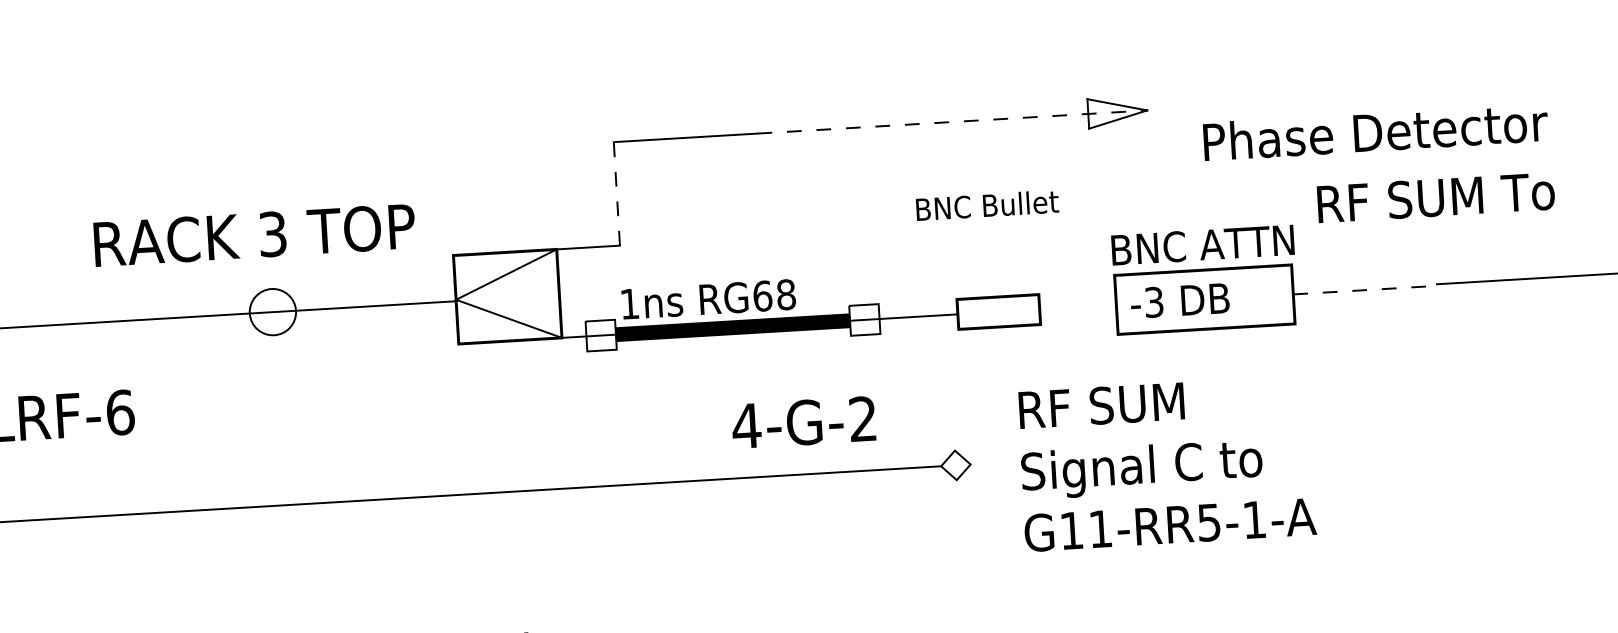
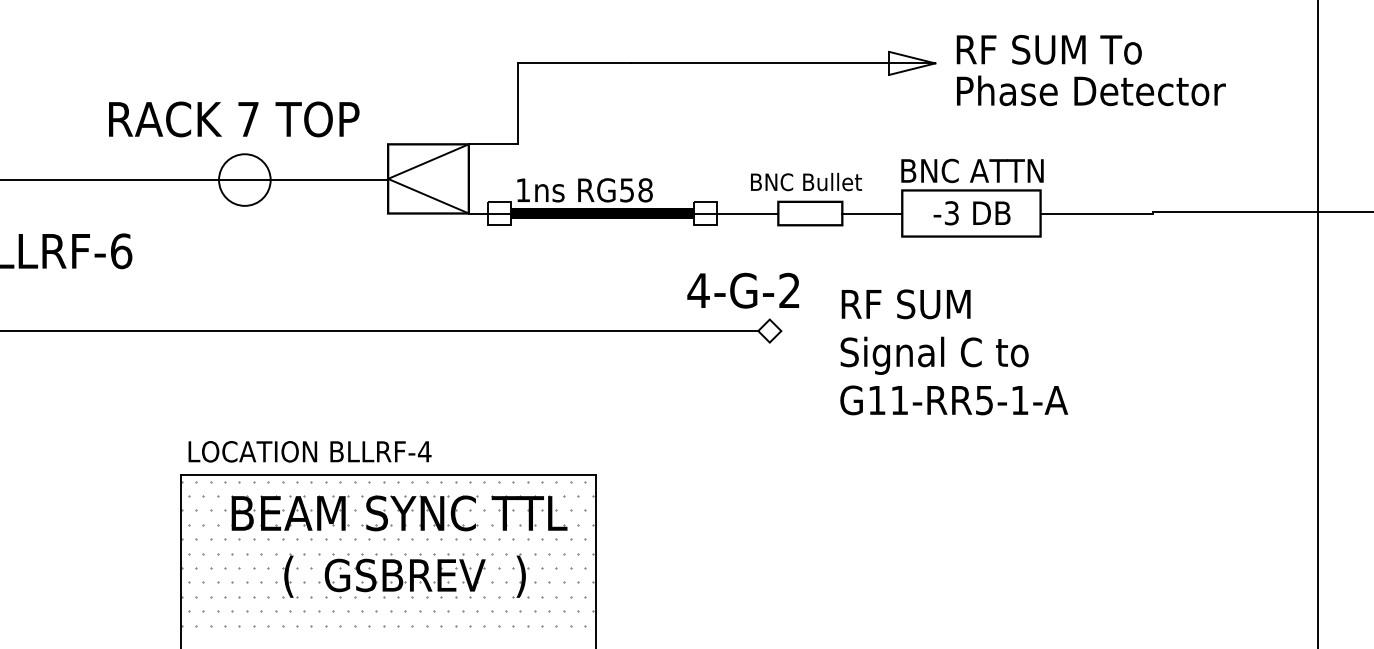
line: (953, 122) -> (783, 63), dashed -> solid
text: (1375, 131) -> (1091, 90), moved
line: (617, 193) -> (518, 103), dashed -> solid
text: (1435, 197) -> (1048, 49), moved
text: (987, 206) -> (806, 182), moved
text: (272, 234) -> (248, 119), 3 -> 7
line: (1366, 290) -> (1097, 213), dashed -> solid
text: (763, 296) -> (627, 190), RG68 -> RG58
text: (1179, 301) -> (971, 213), moved
line: (1078, 307) -> (872, 213), added
circle: (272, 311) -> (244, 179), size x1.43
text: (804, 422) -> (743, 290), moved
text: (1167, 463) -> (954, 352), moved

